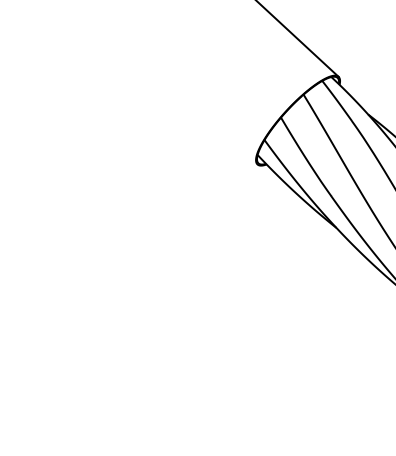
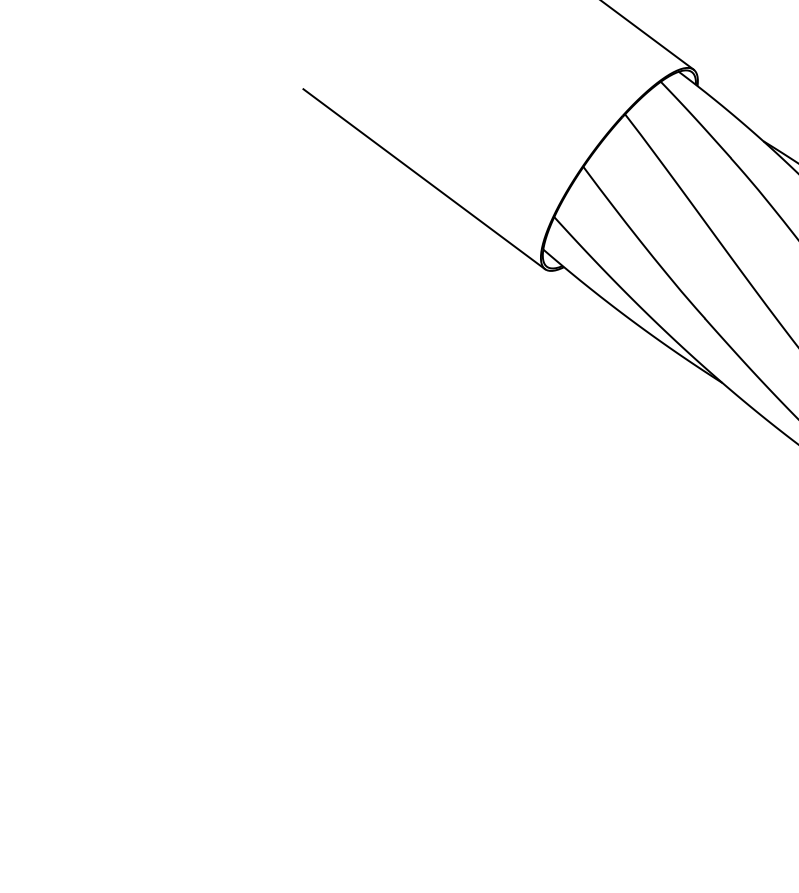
line: (204, 115) -> (424, 179), added

